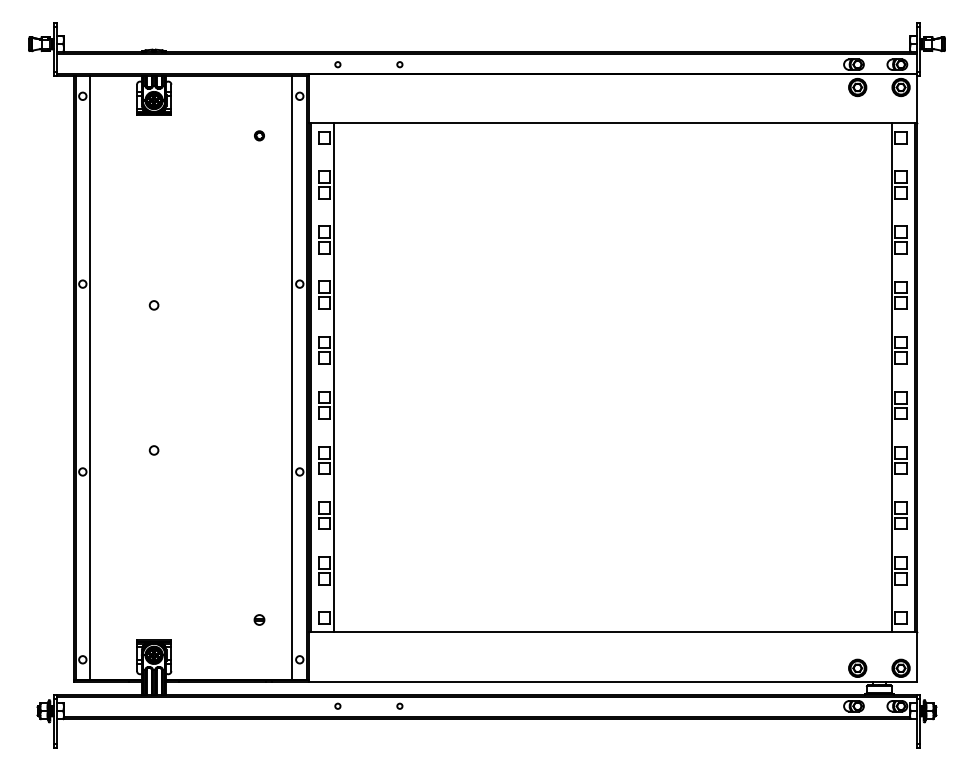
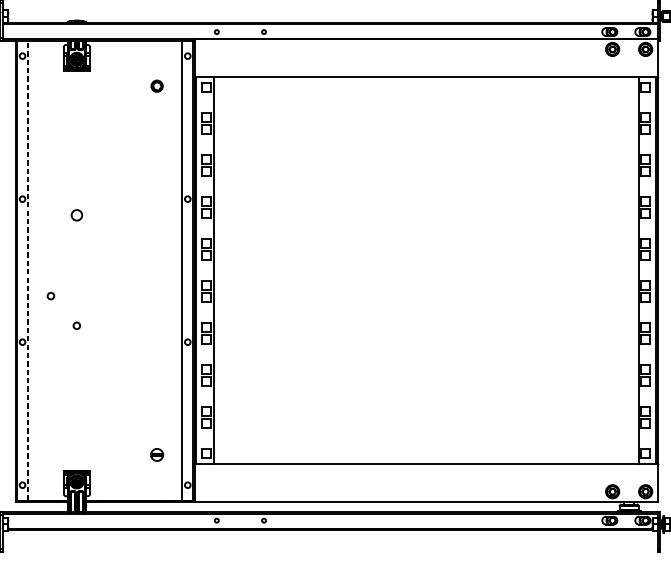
part: (259, 135) -> (157, 85), size x1.6
circle: (153, 305) -> (76, 215), size x1.6
line: (90, 377) -> (28, 270), solid -> dashed
circle: (119, 411) -> (50, 296), added
part: (259, 619) -> (157, 454), size x1.6

